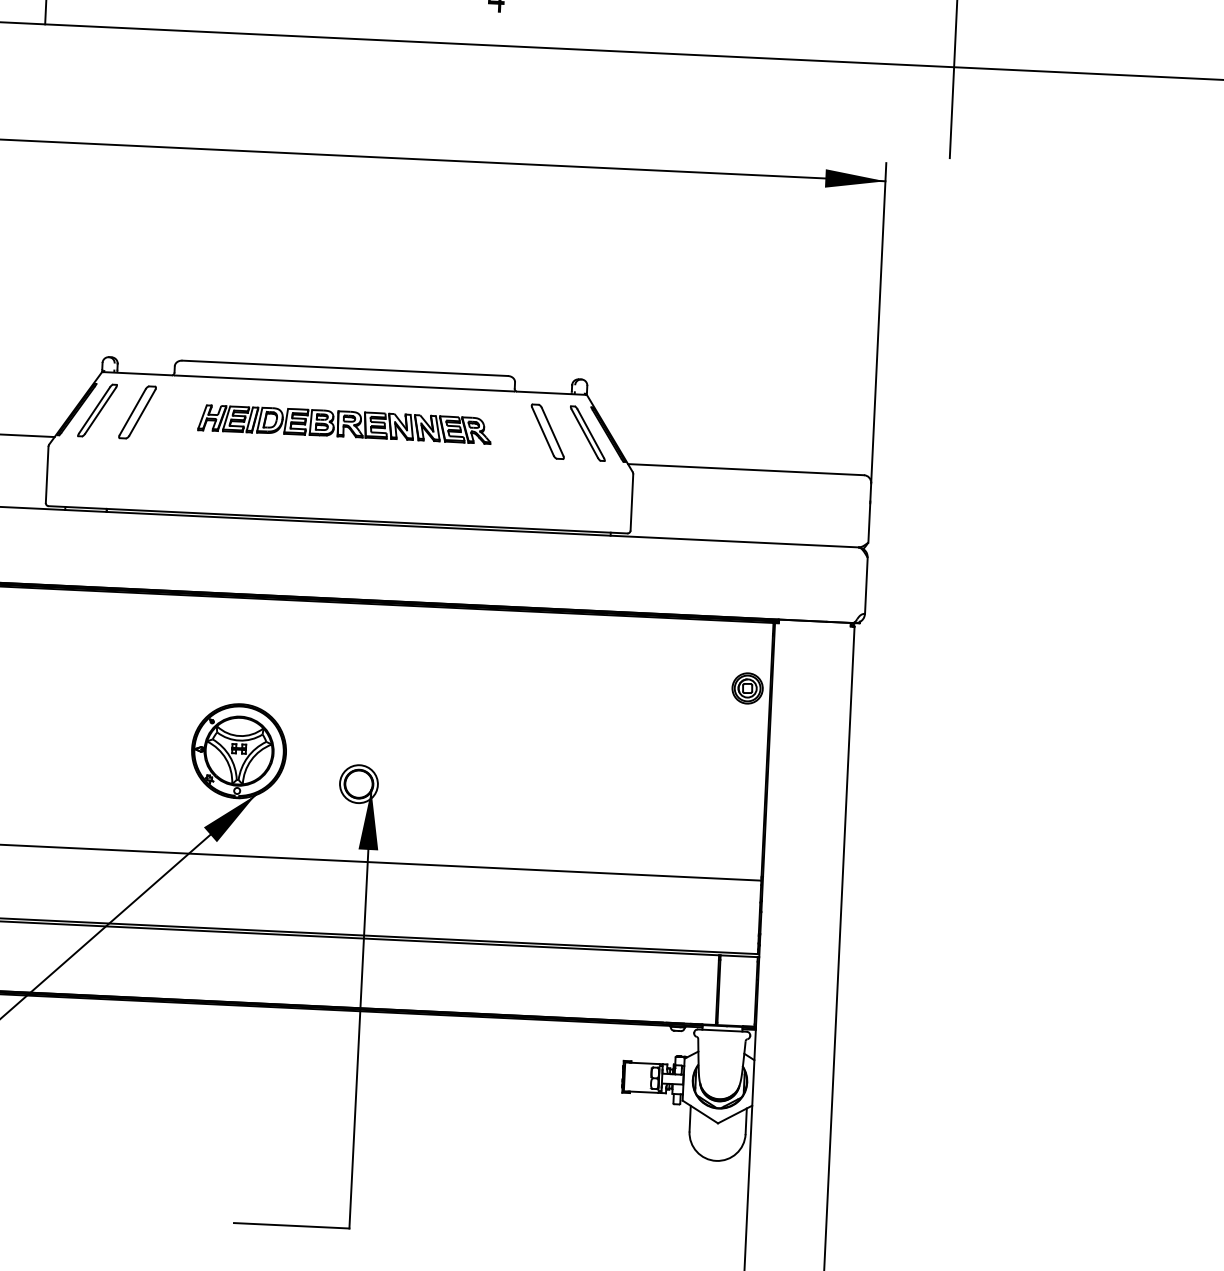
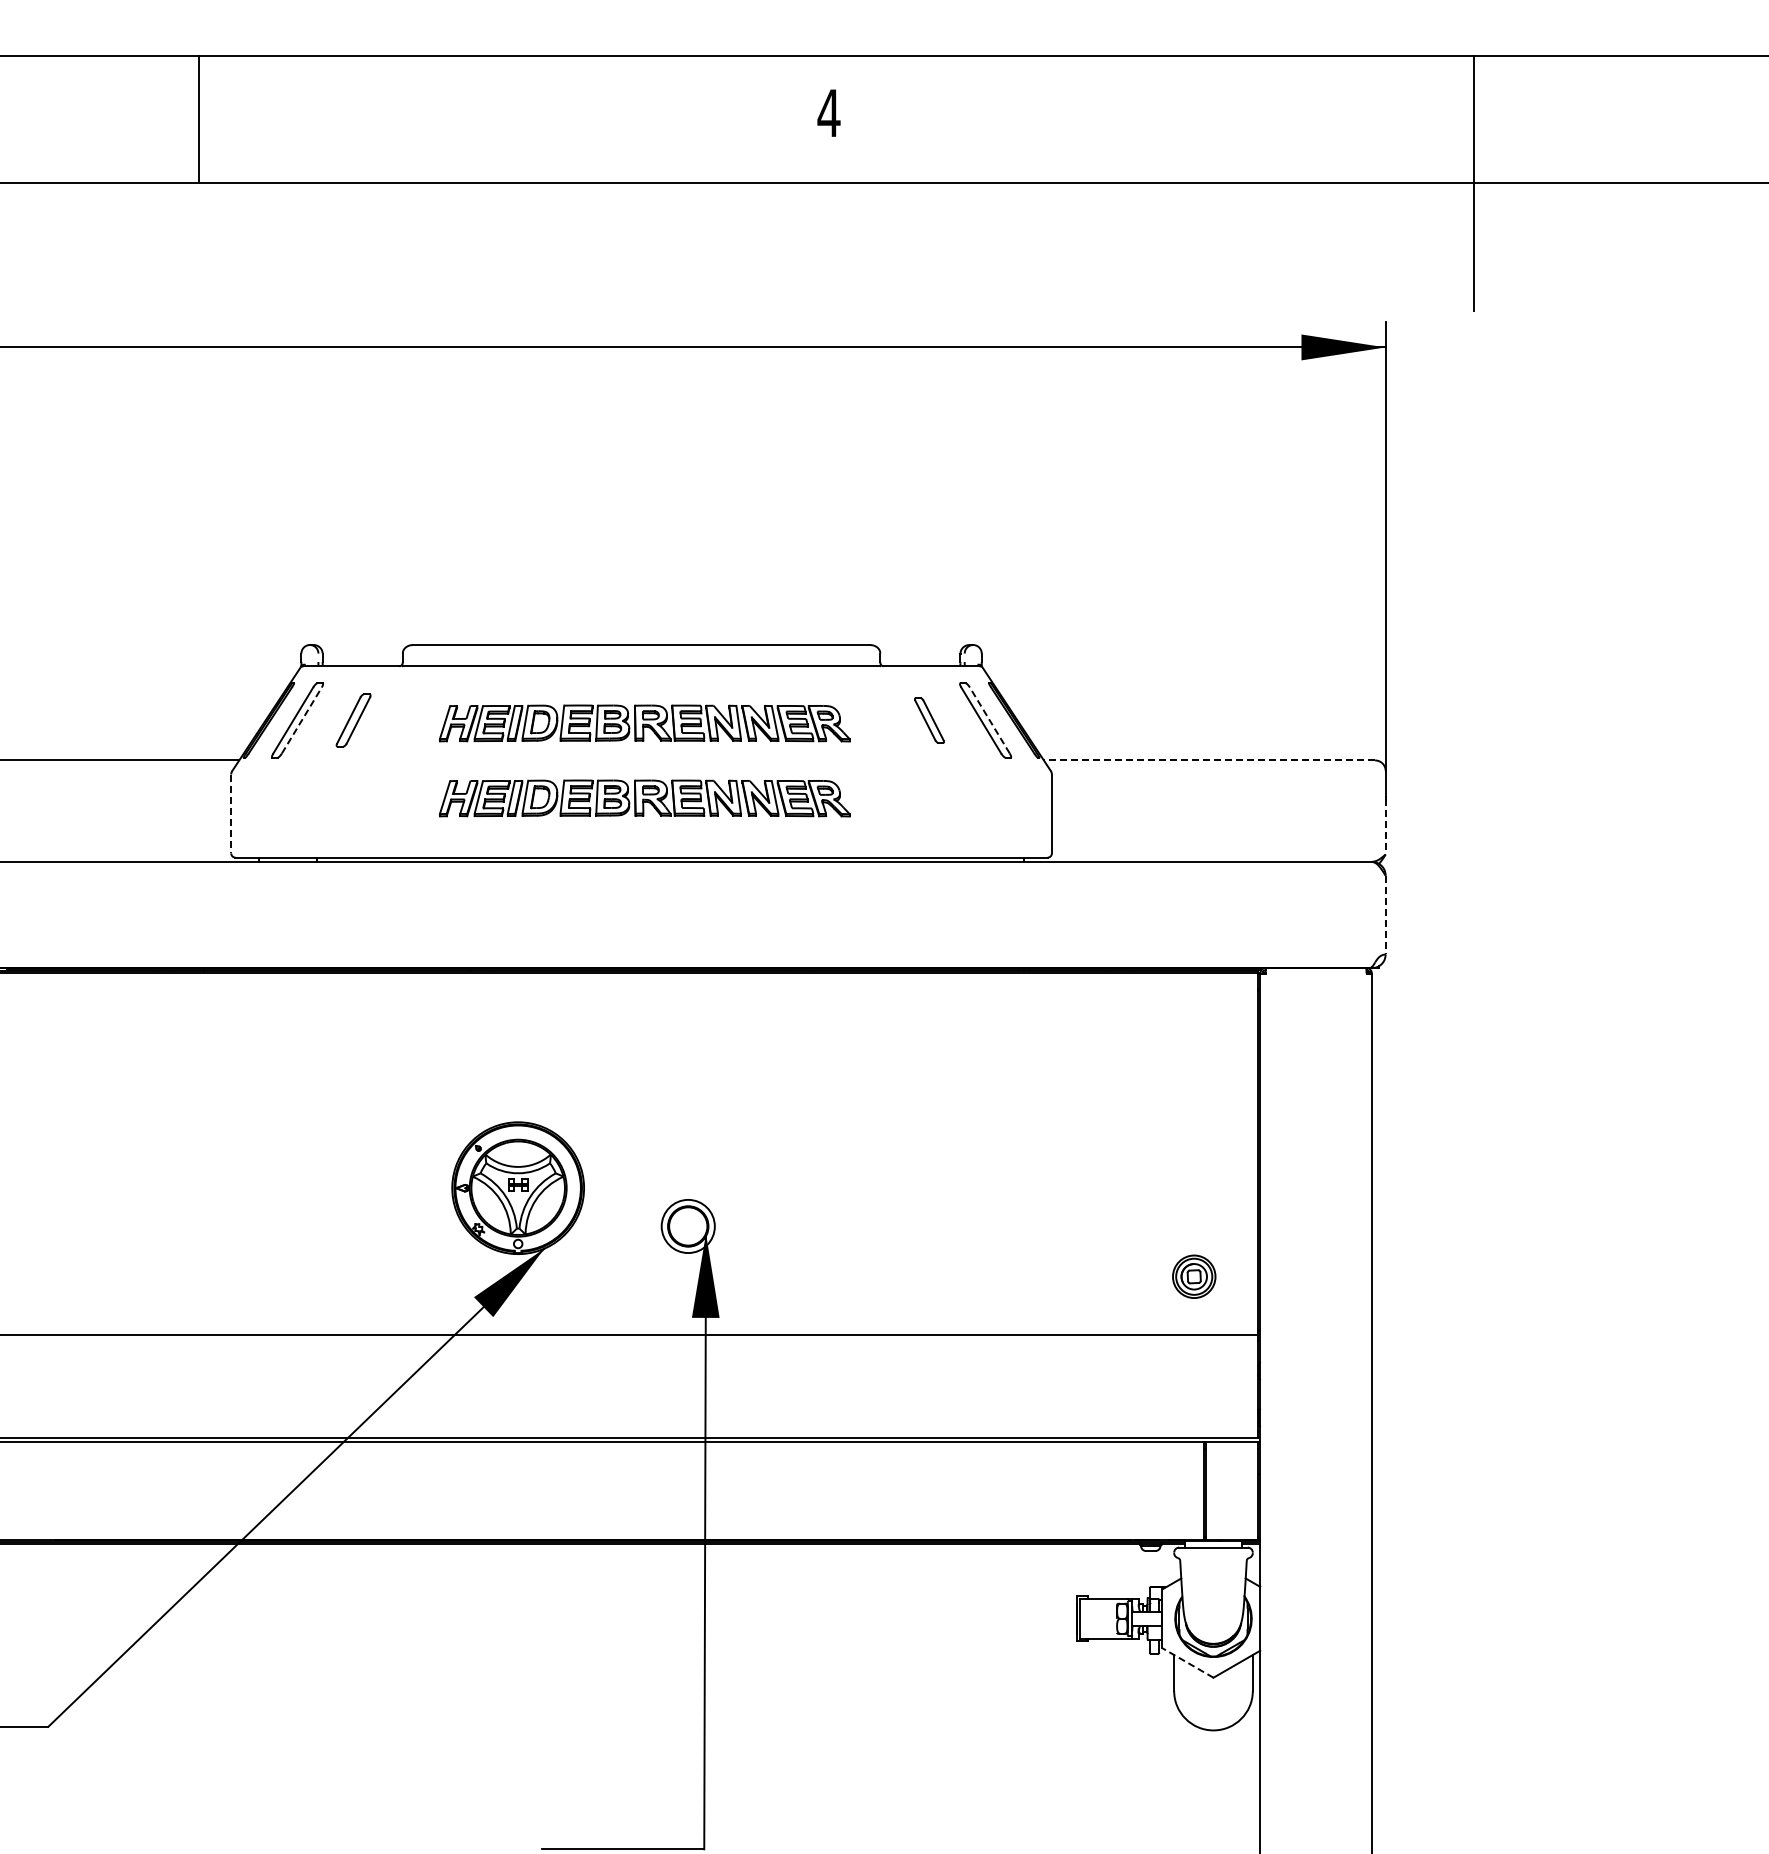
line: (100, 410) -> (301, 720), solid -> dashed
part: (137, 412) -> (353, 720), size x0.7
part: (547, 431) -> (929, 720), size x0.6
line: (590, 433) -> (989, 720), solid -> dashed
line: (745, 469) -> (1209, 760), solid -> dashed
line: (47, 475) -> (231, 814), solid -> dashed
part: (342, 477) -> (644, 798), added
line: (869, 522) -> (1385, 826), solid -> dashed
line: (866, 586) -> (1385, 915), solid -> dashed
part: (747, 688) -> (1194, 1276), moved
line: (700, 1111) -> (1187, 1662), solid -> dashed

